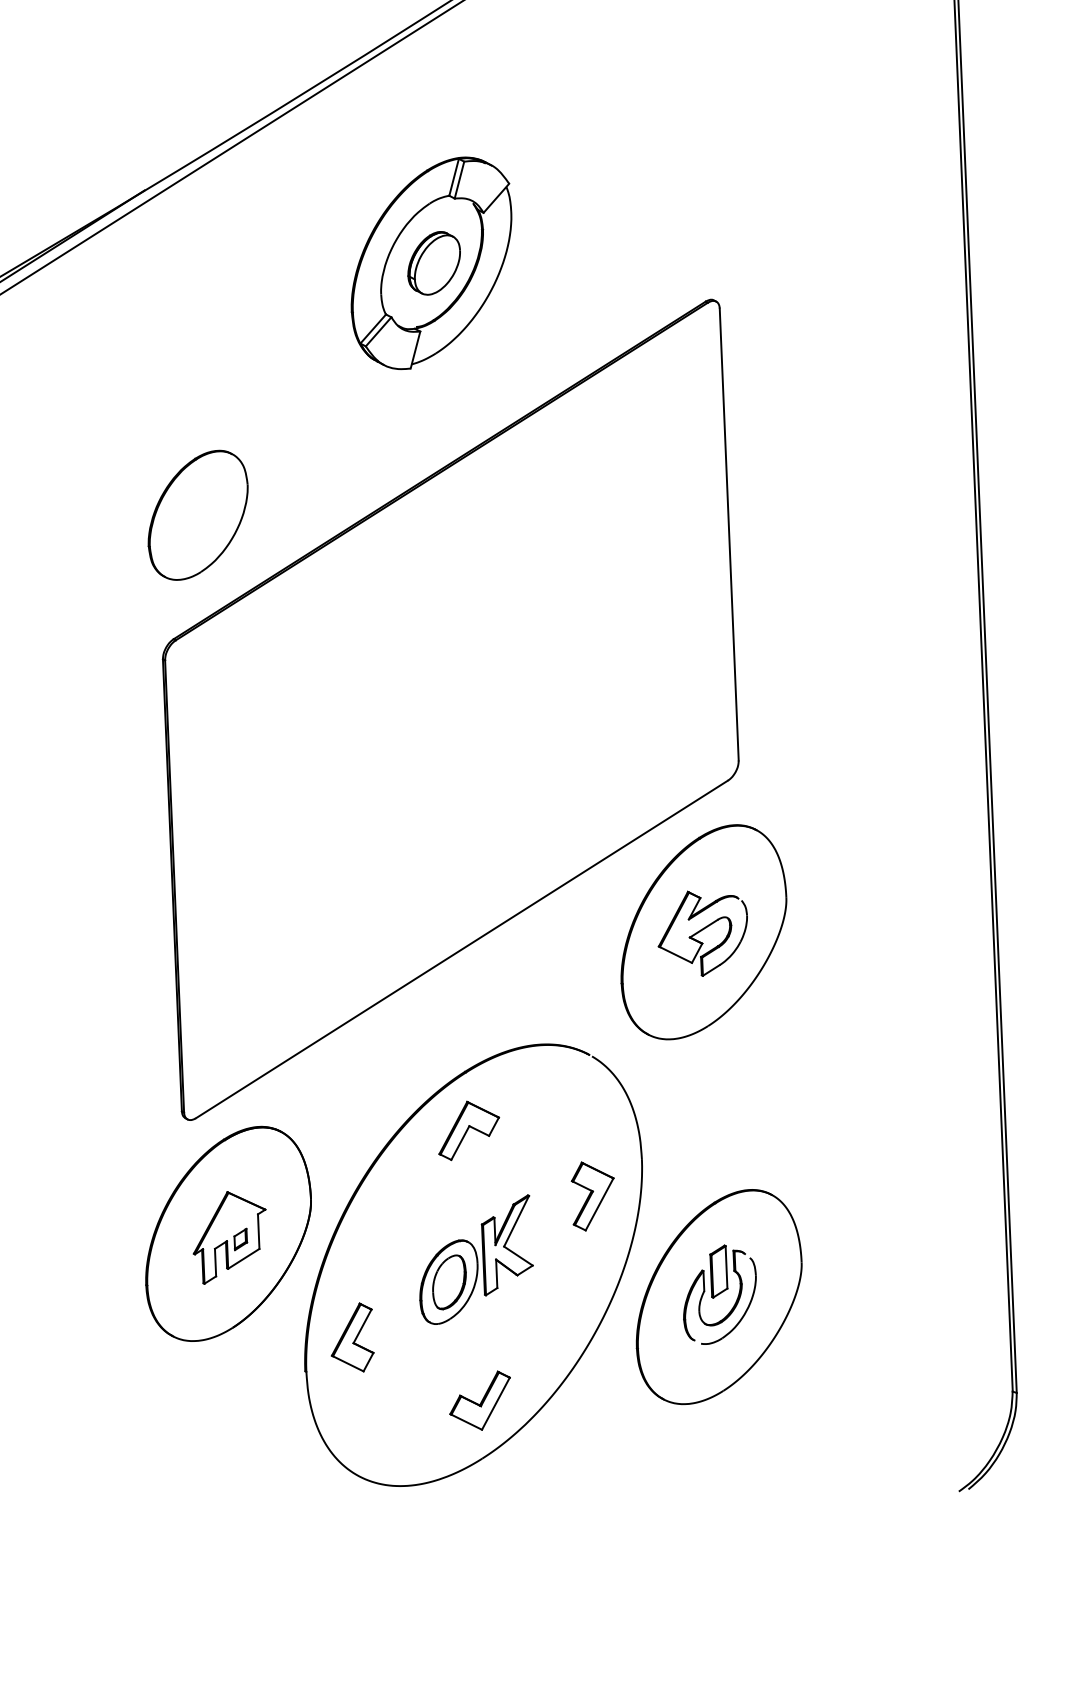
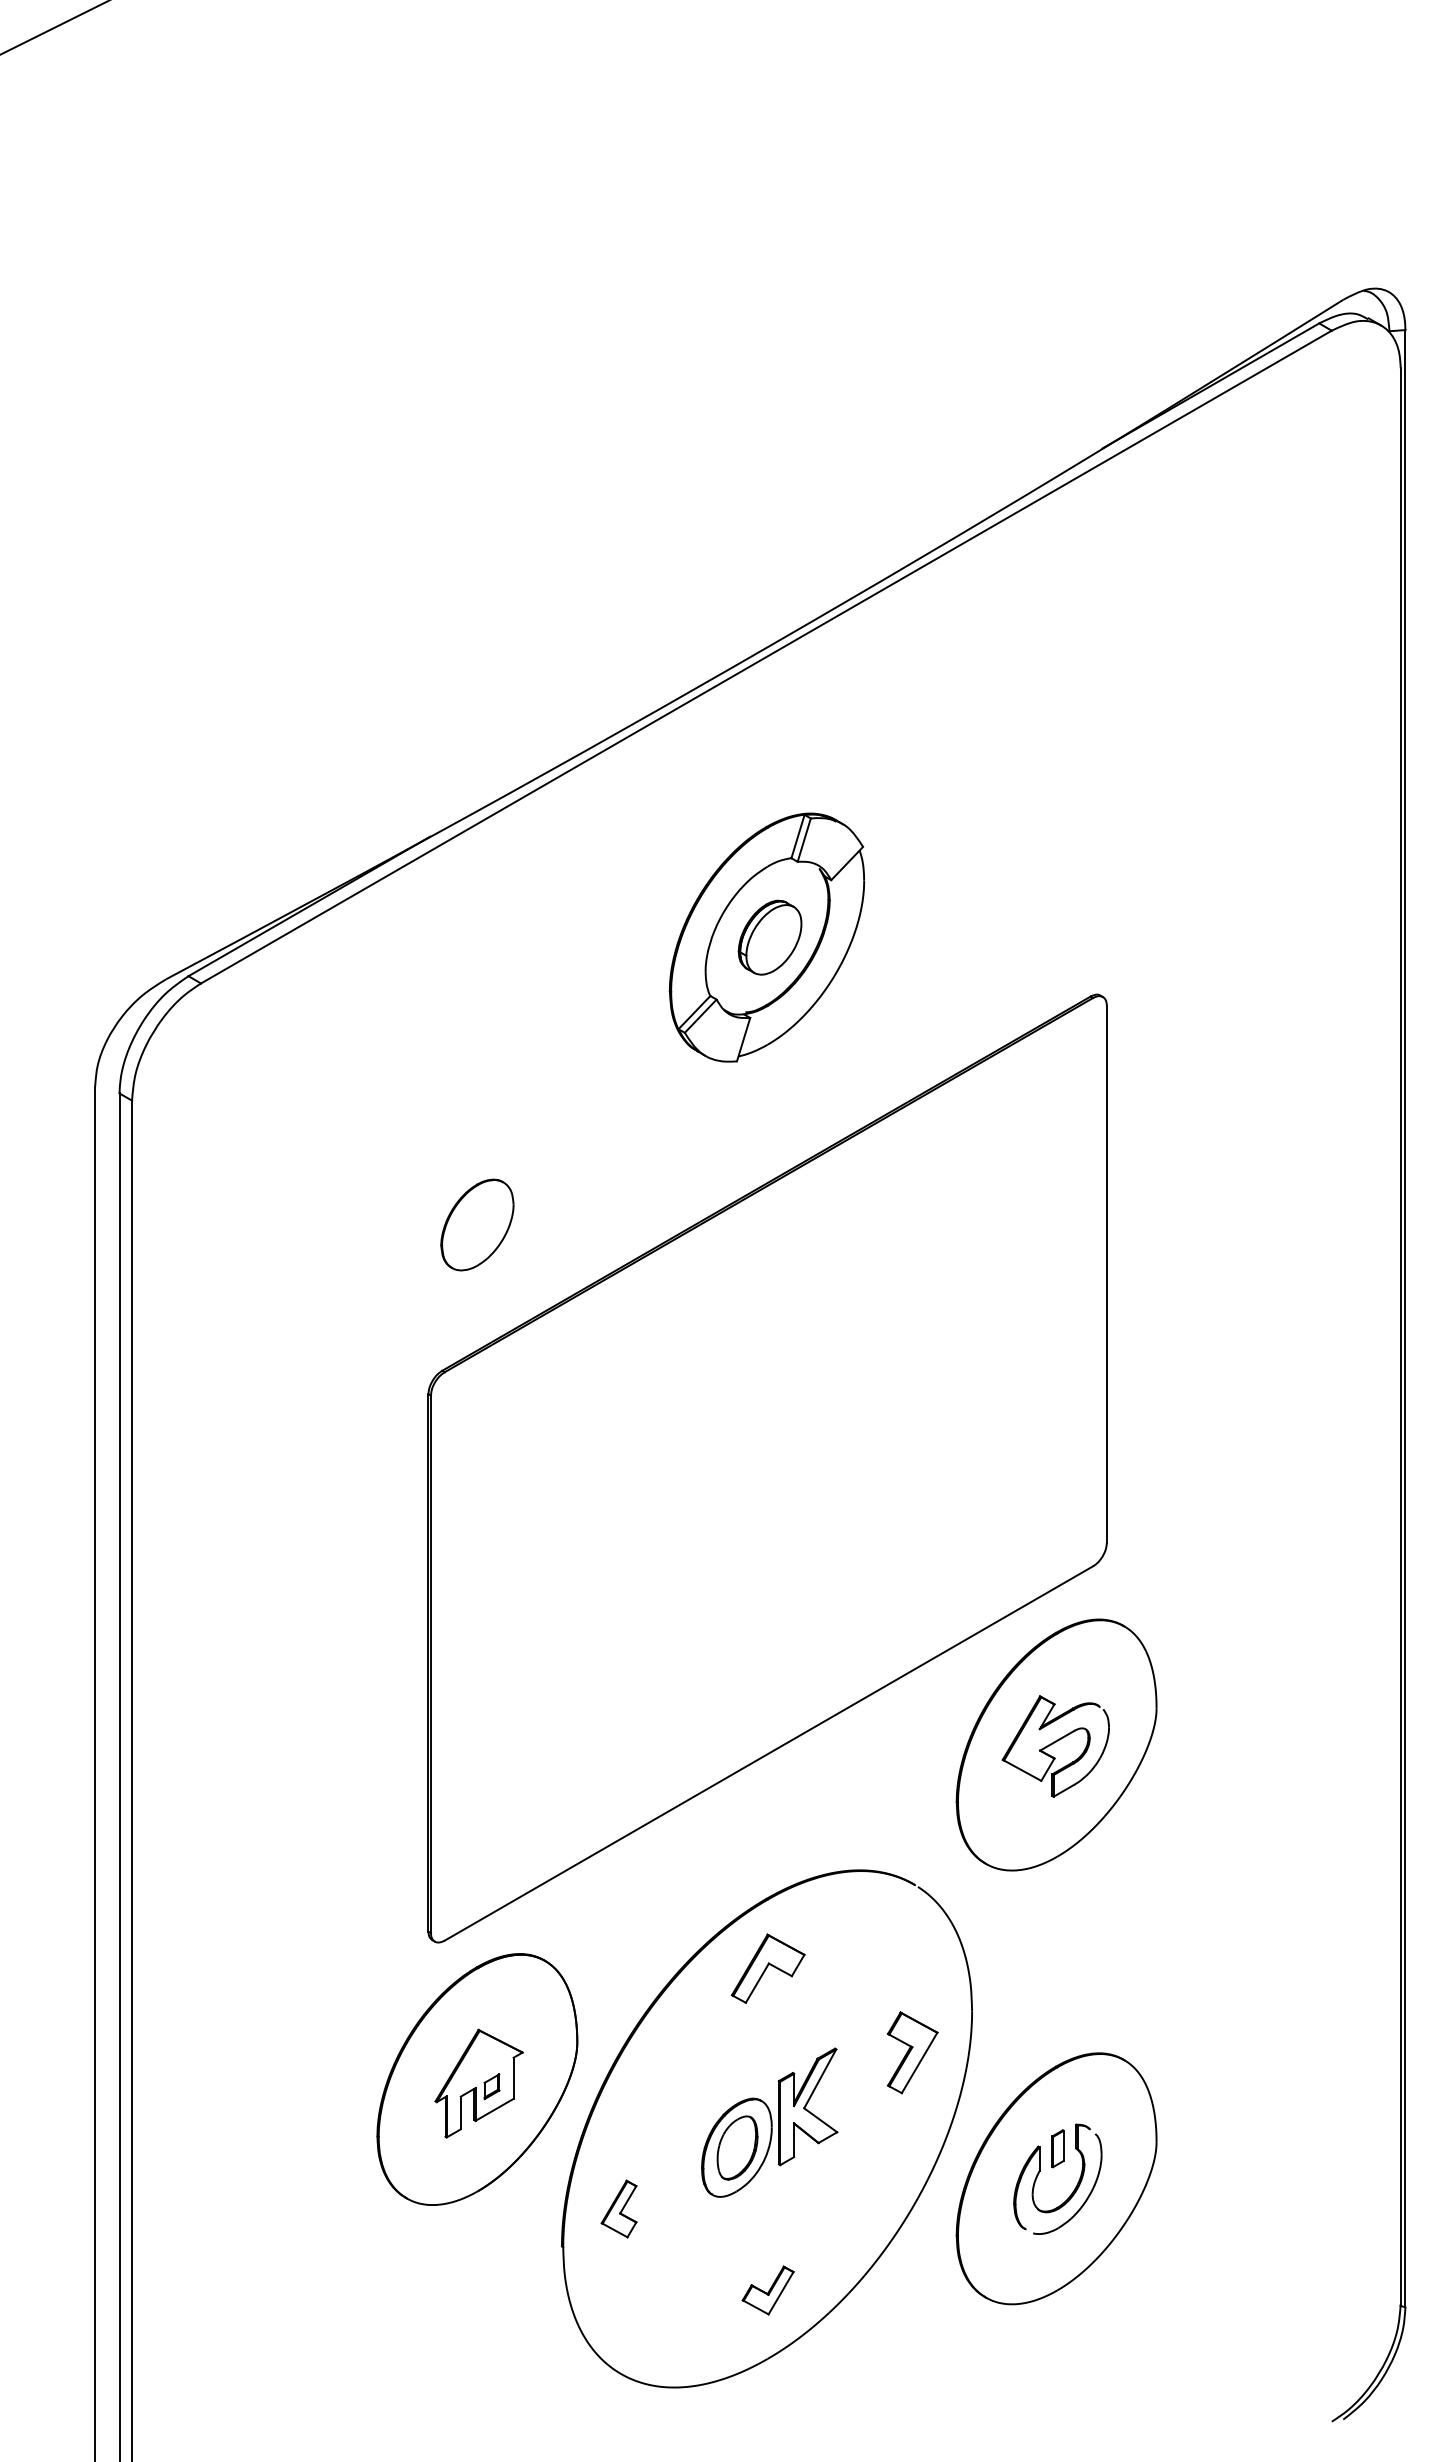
part: (198, 514) -> (477, 1224), size x0.6
part: (718, 1271) -> (1057, 2148), size x0.6
part: (351, 1337) -> (618, 2208), size x0.7
part: (479, 1401) -> (767, 2290), size x0.7

